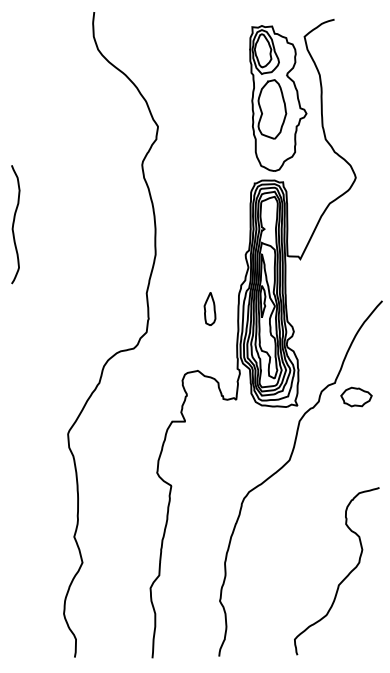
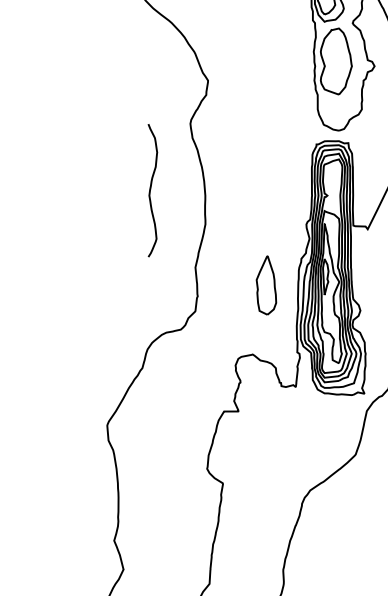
curve: (14, 224) -> (151, 190), moved
part: (209, 308) -> (265, 284), size x1.6

